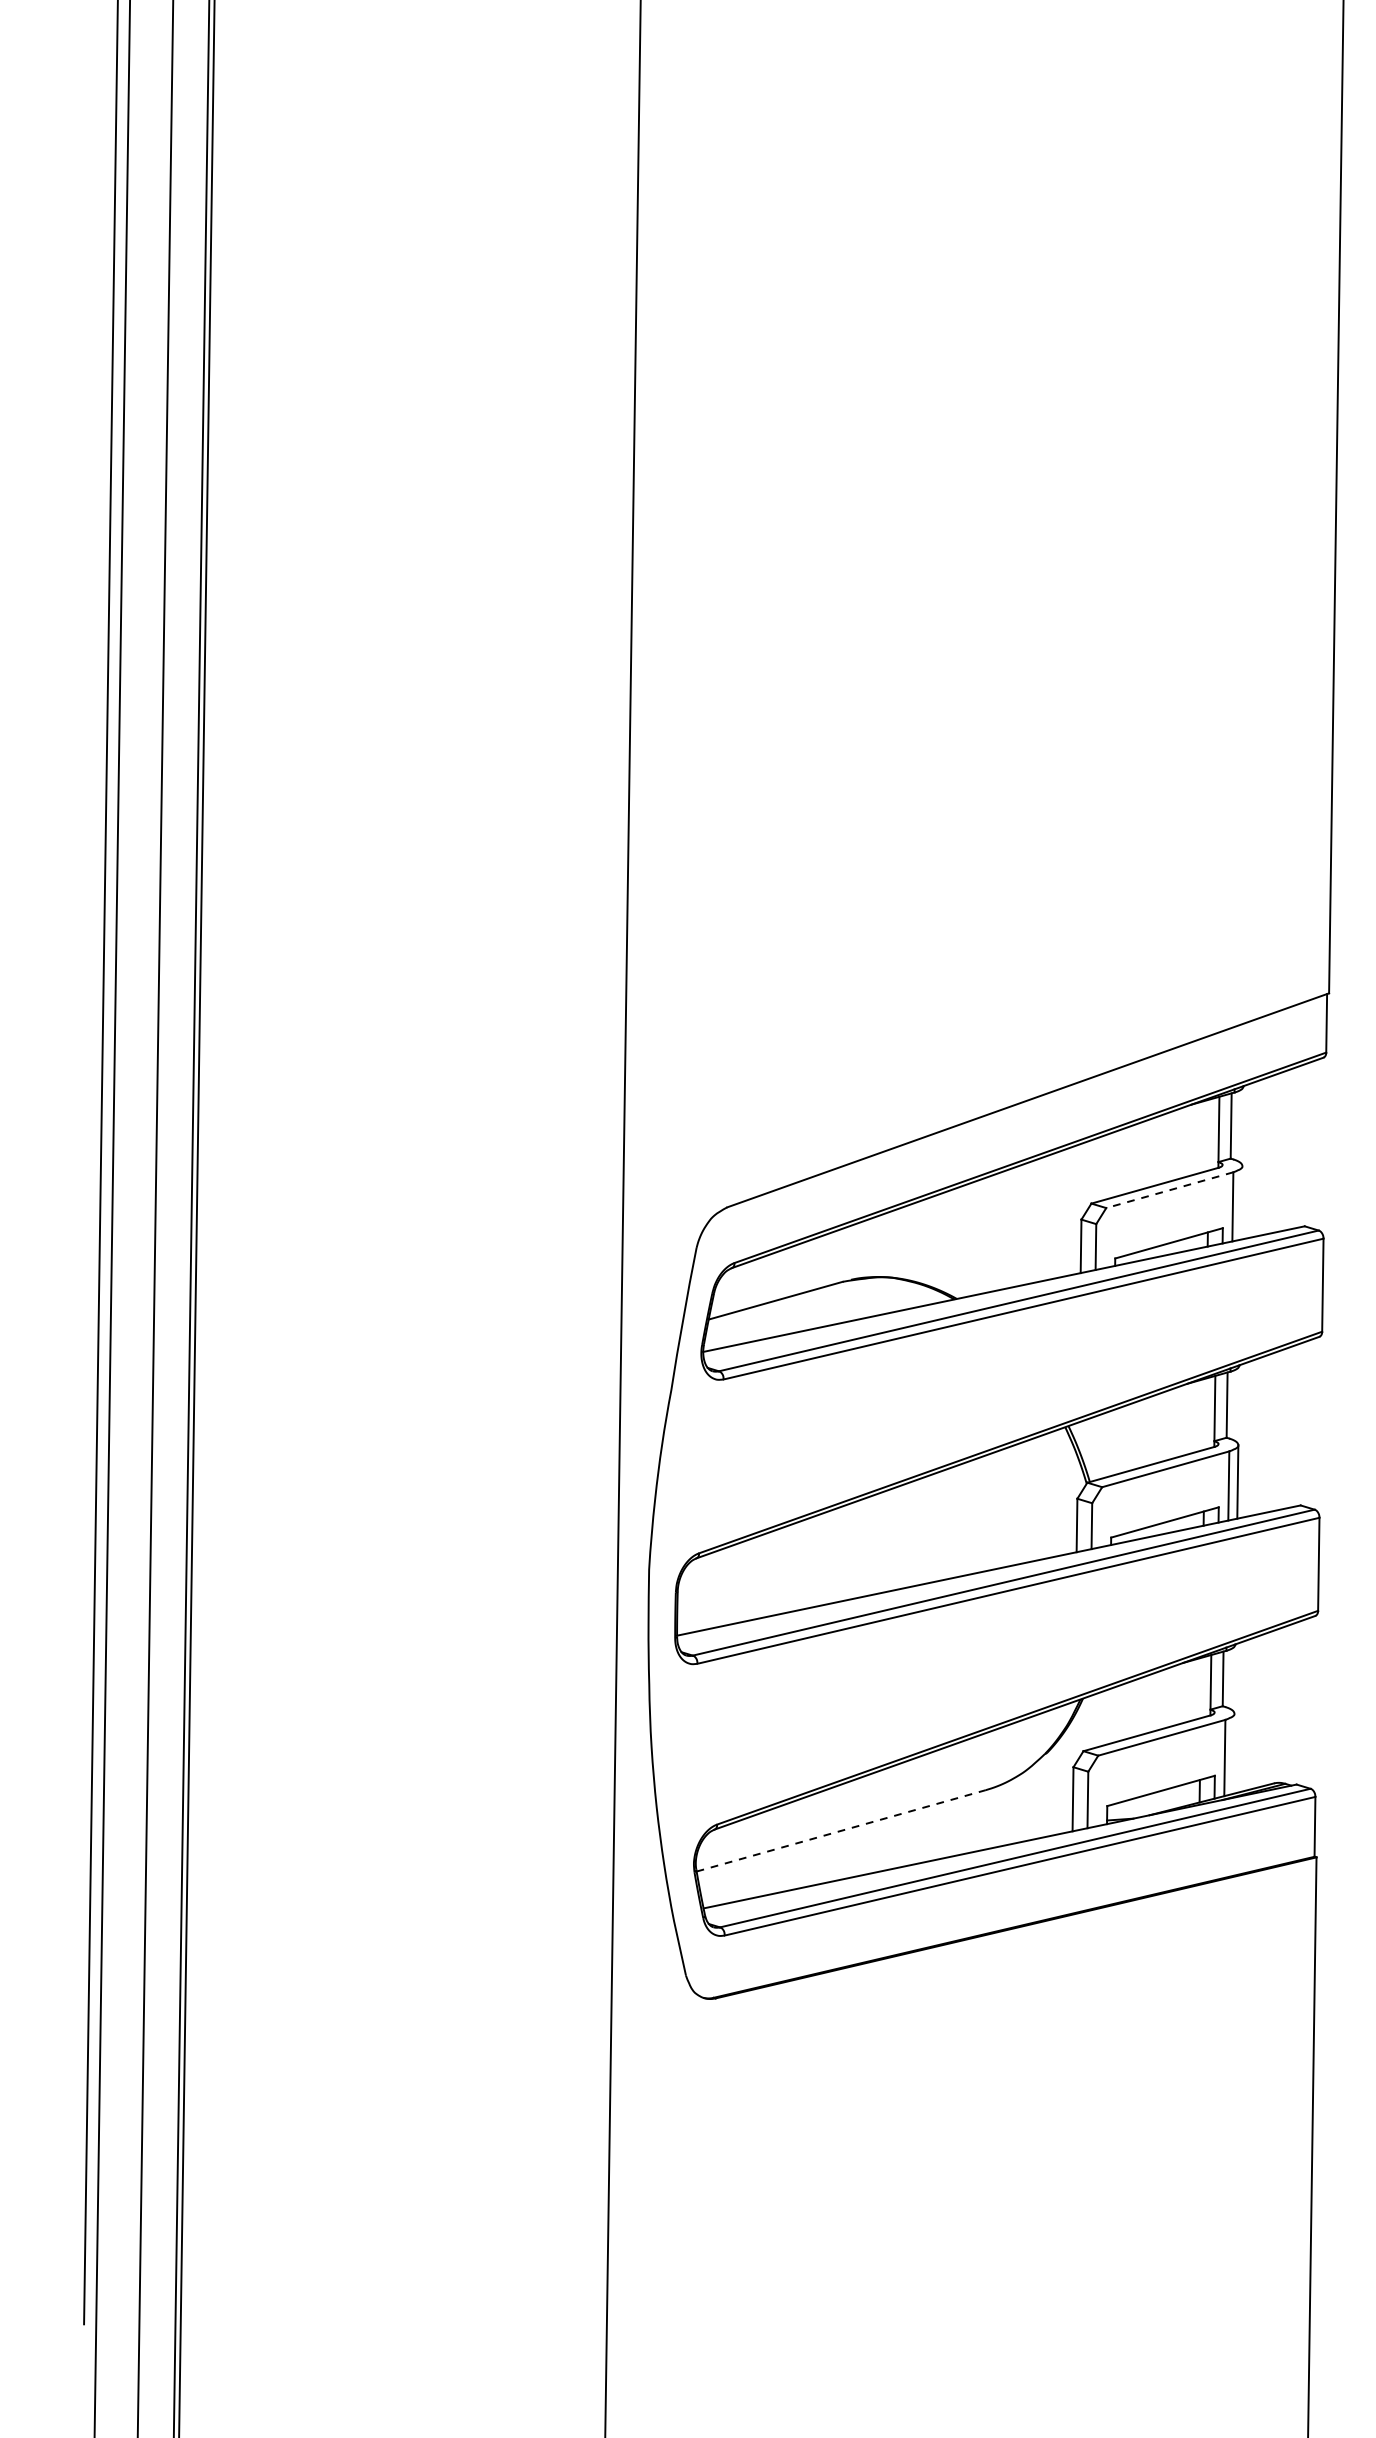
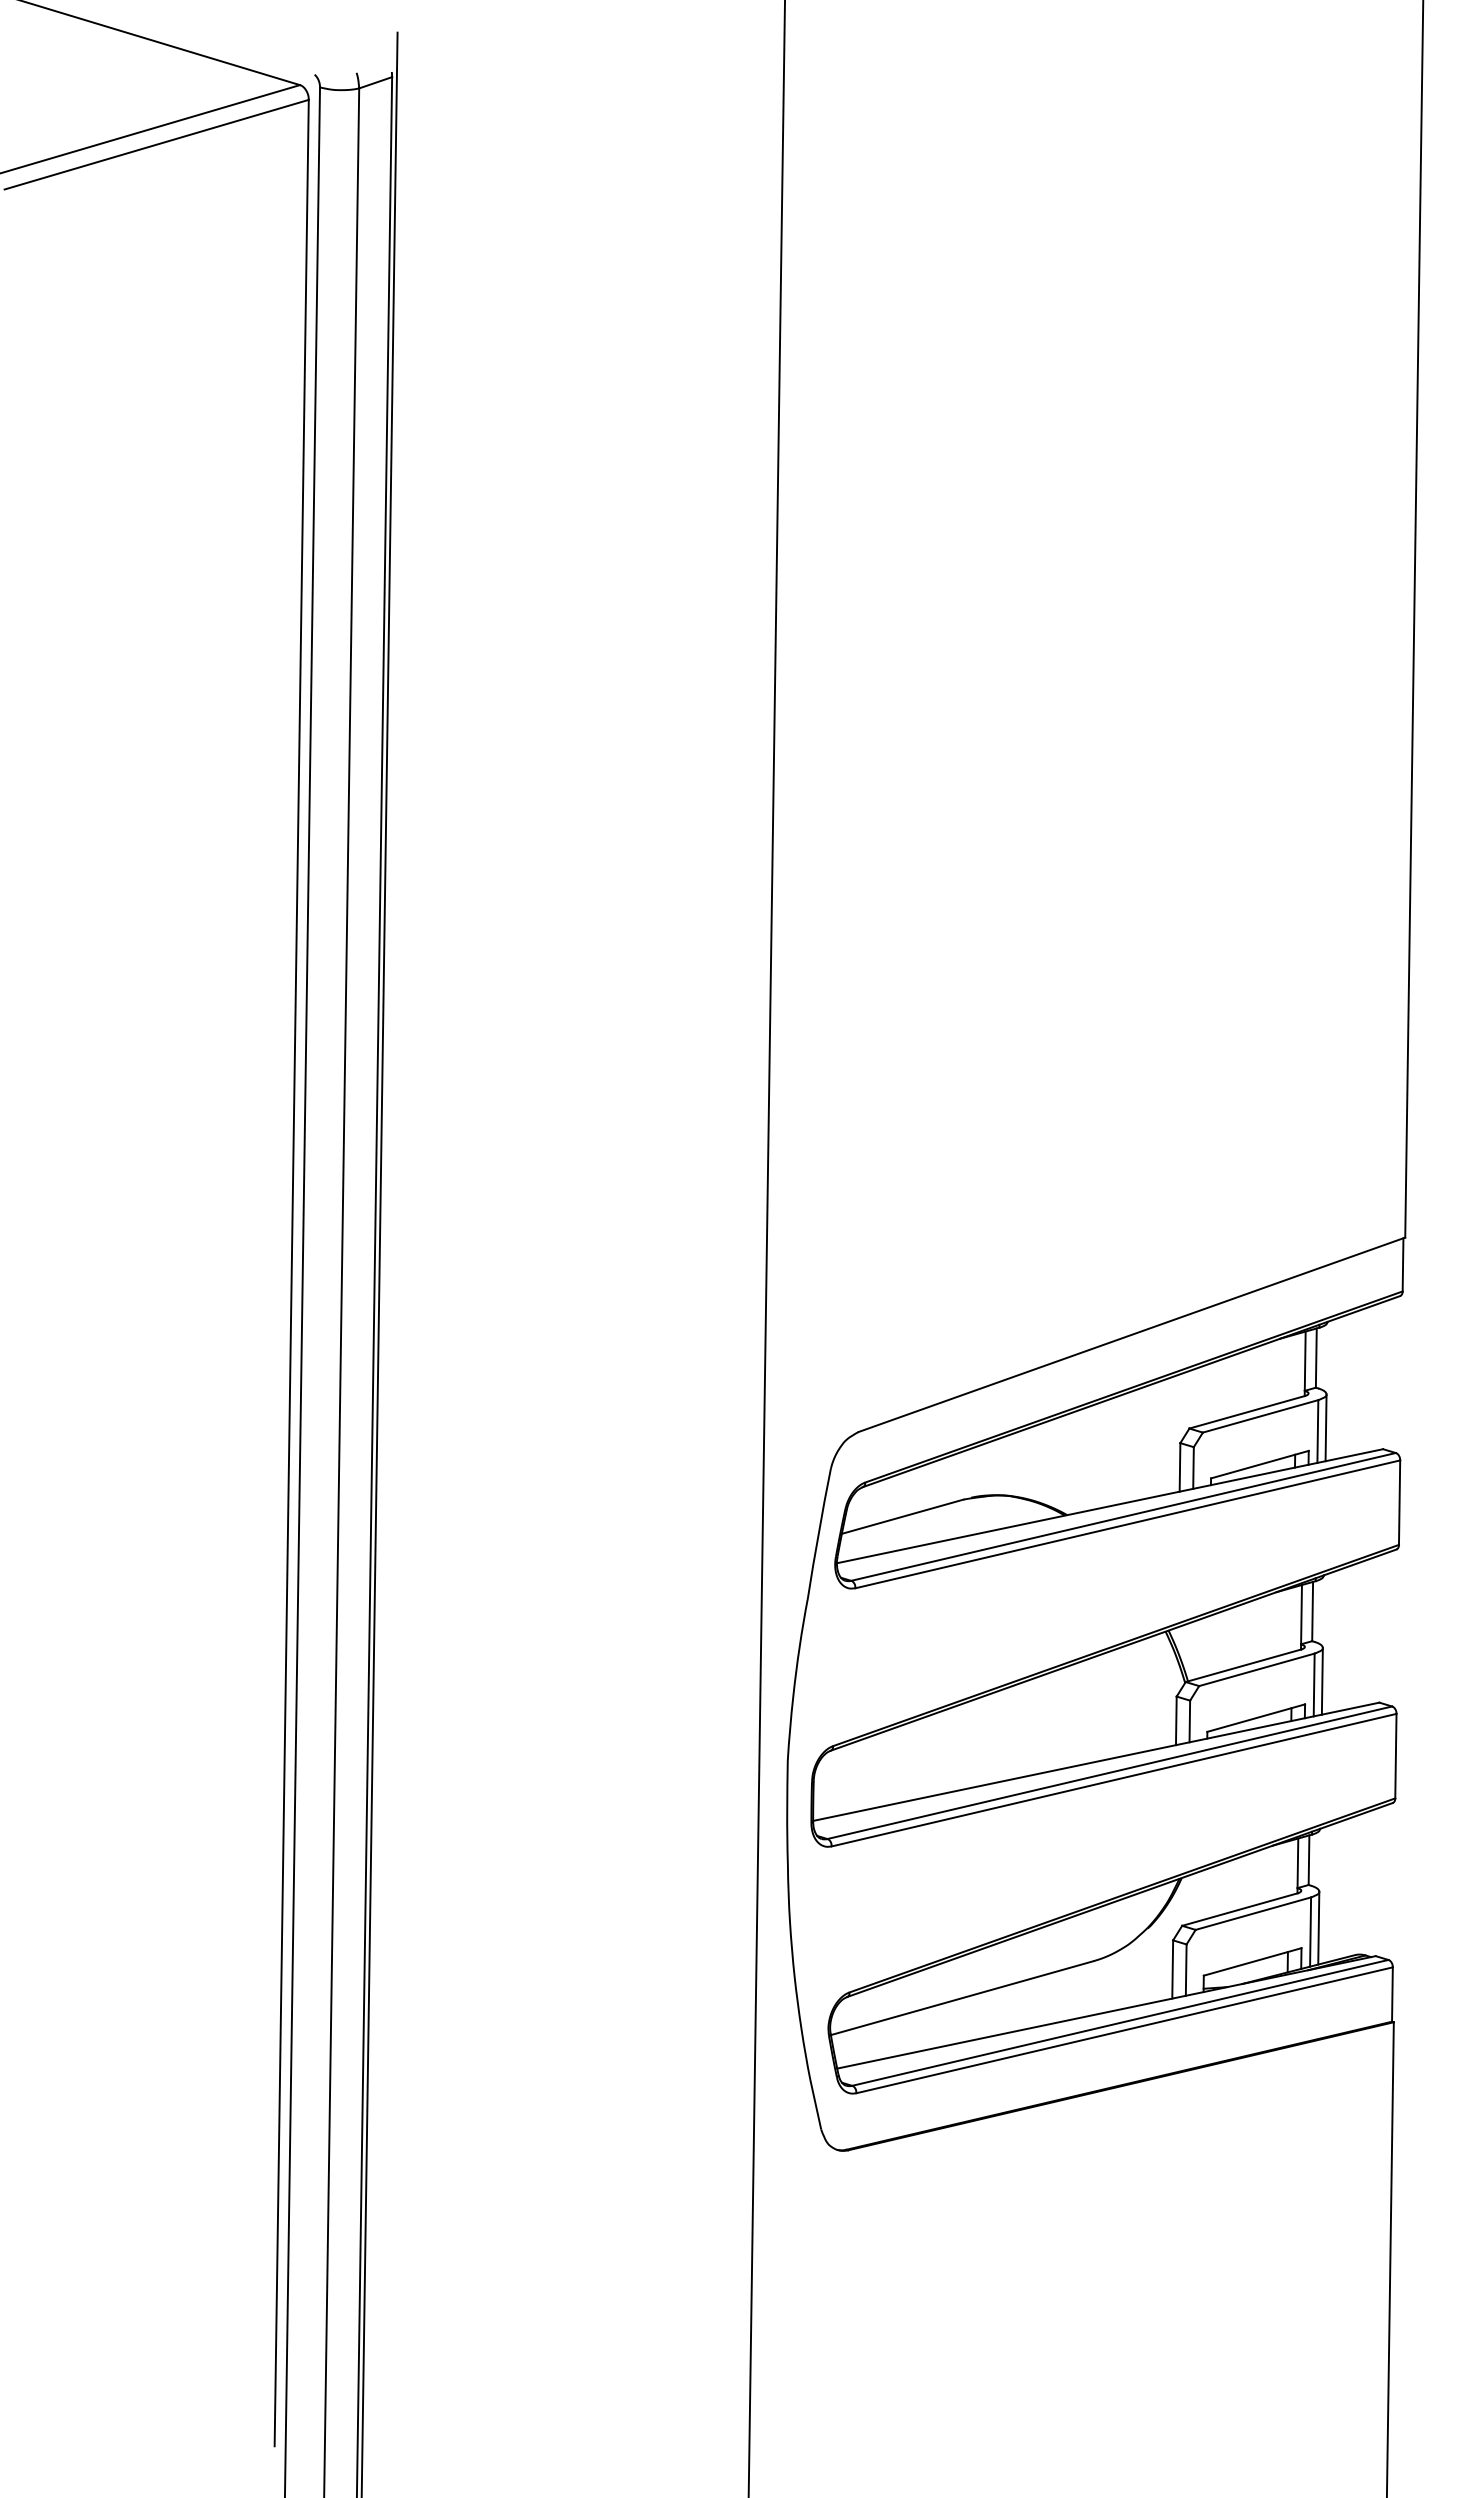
line: (1169, 1190) -> (1260, 1416), dashed -> solid
line: (1241, 1202) -> (1325, 1427), added
line: (1233, 1753) -> (1318, 1927), added
line: (841, 1831) -> (962, 1998), dashed -> solid

